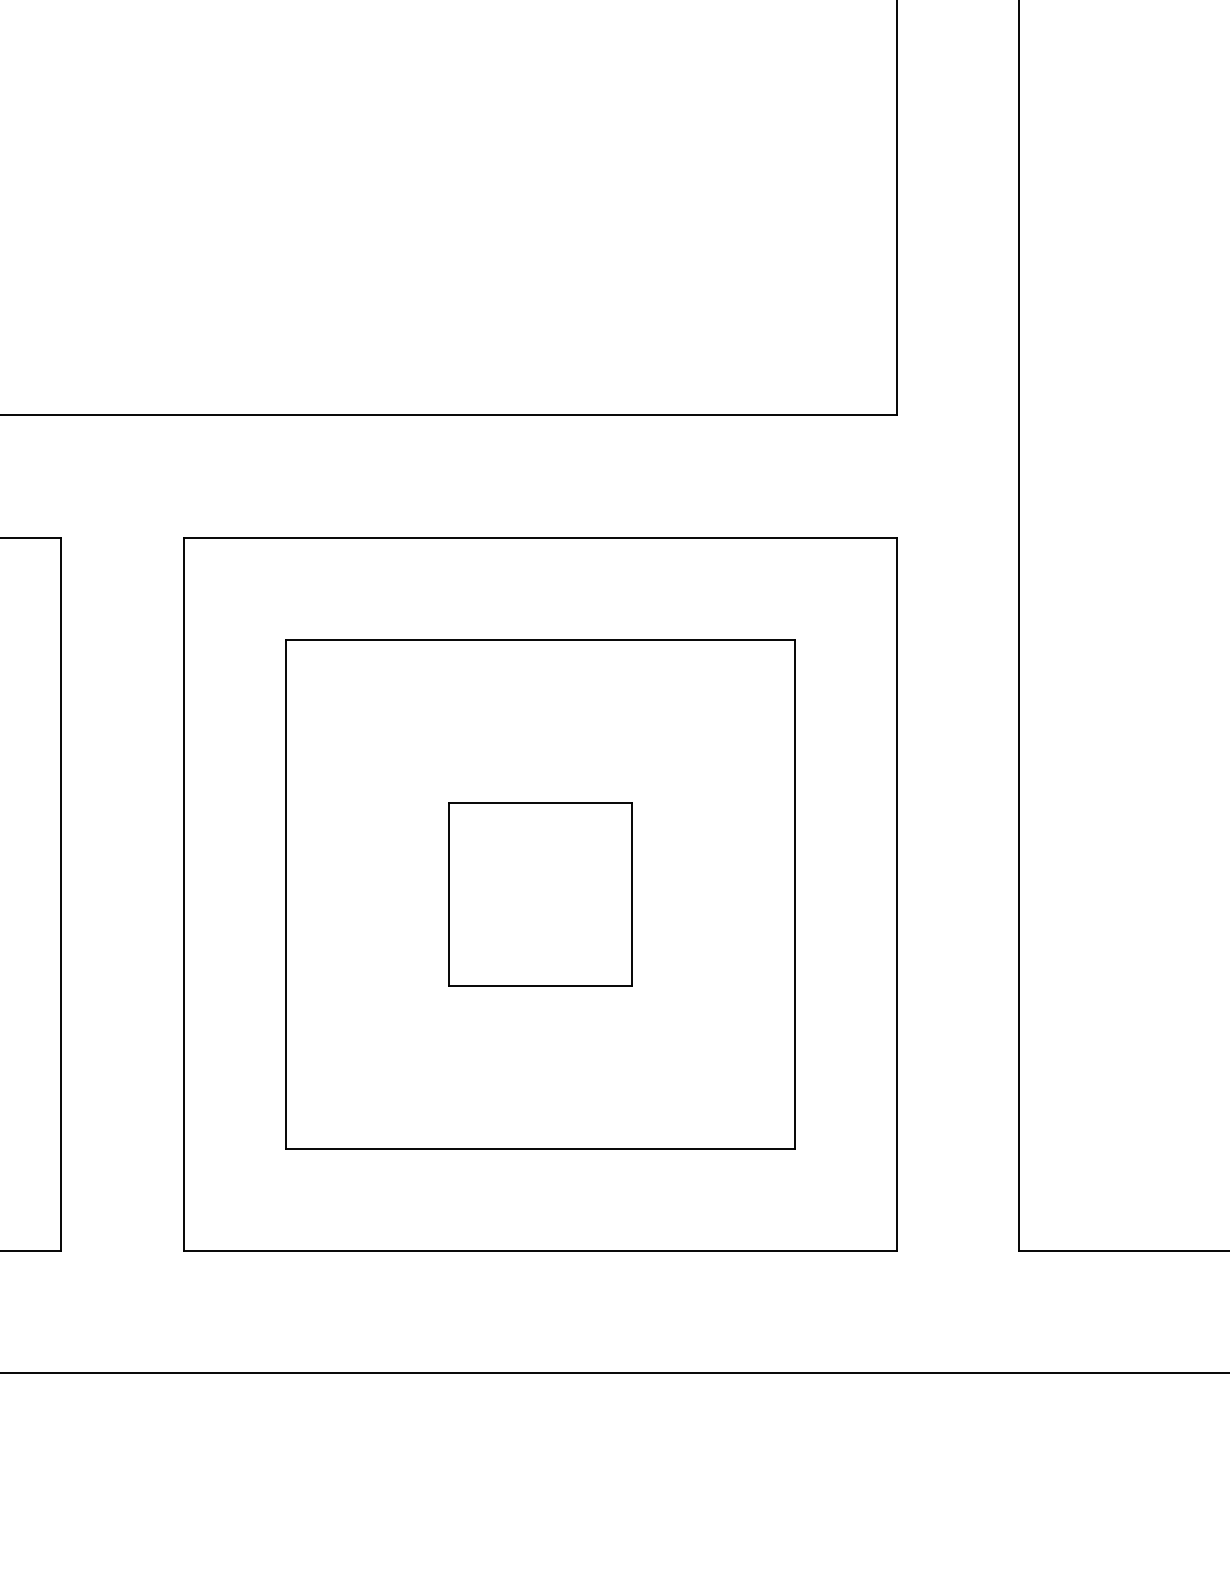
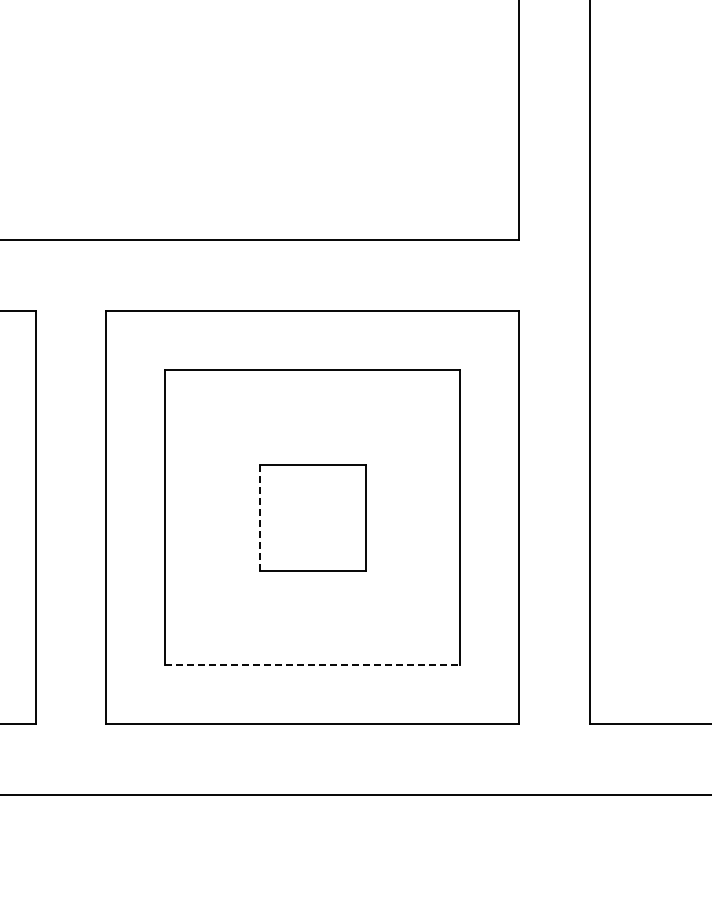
line: (448, 893) -> (259, 517), solid -> dashed
line: (541, 1149) -> (313, 665), solid -> dashed

